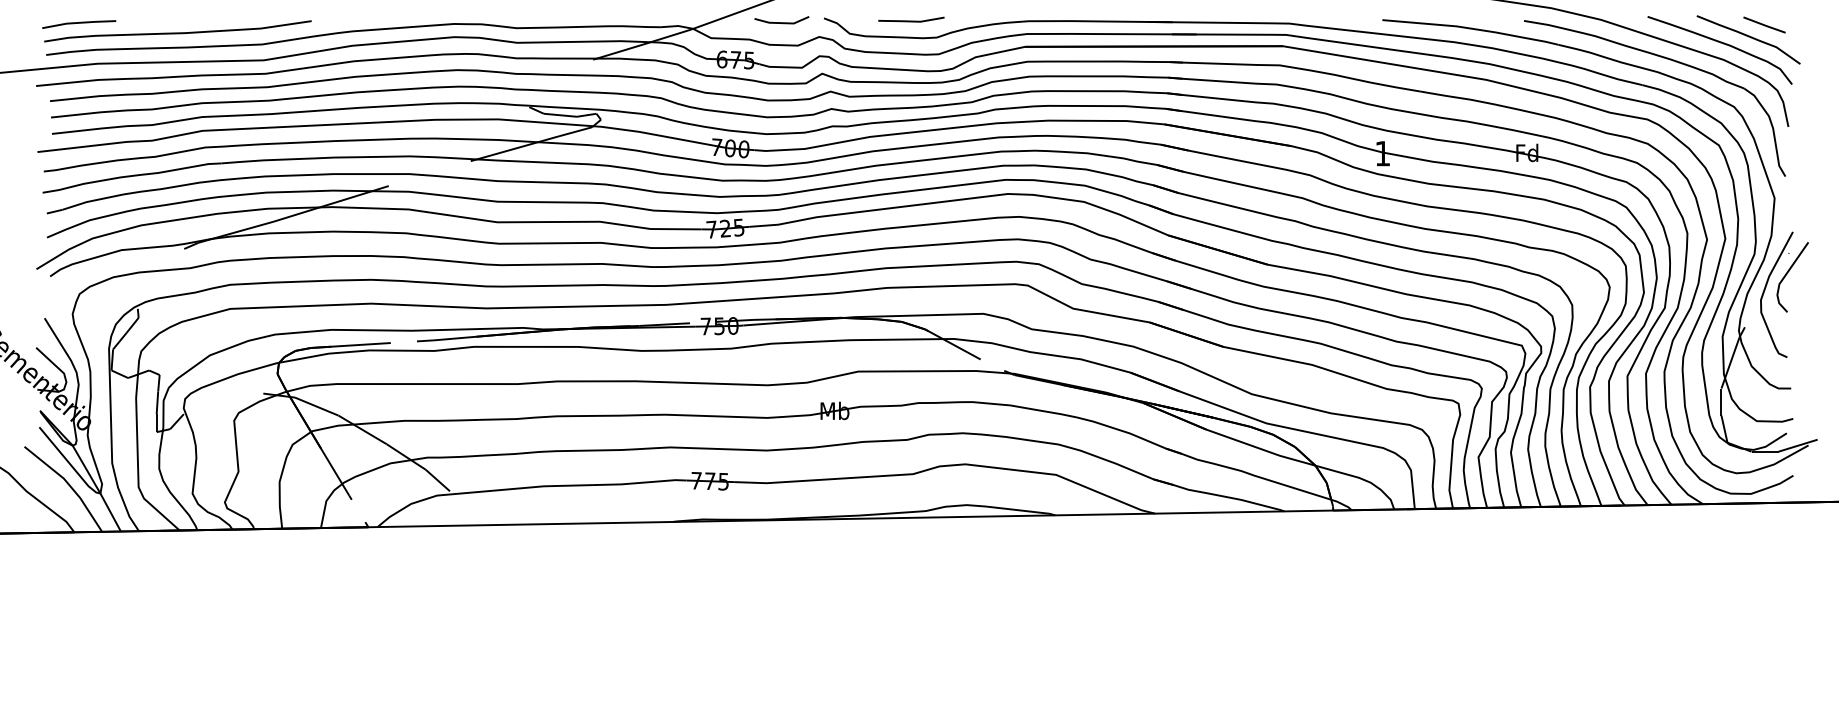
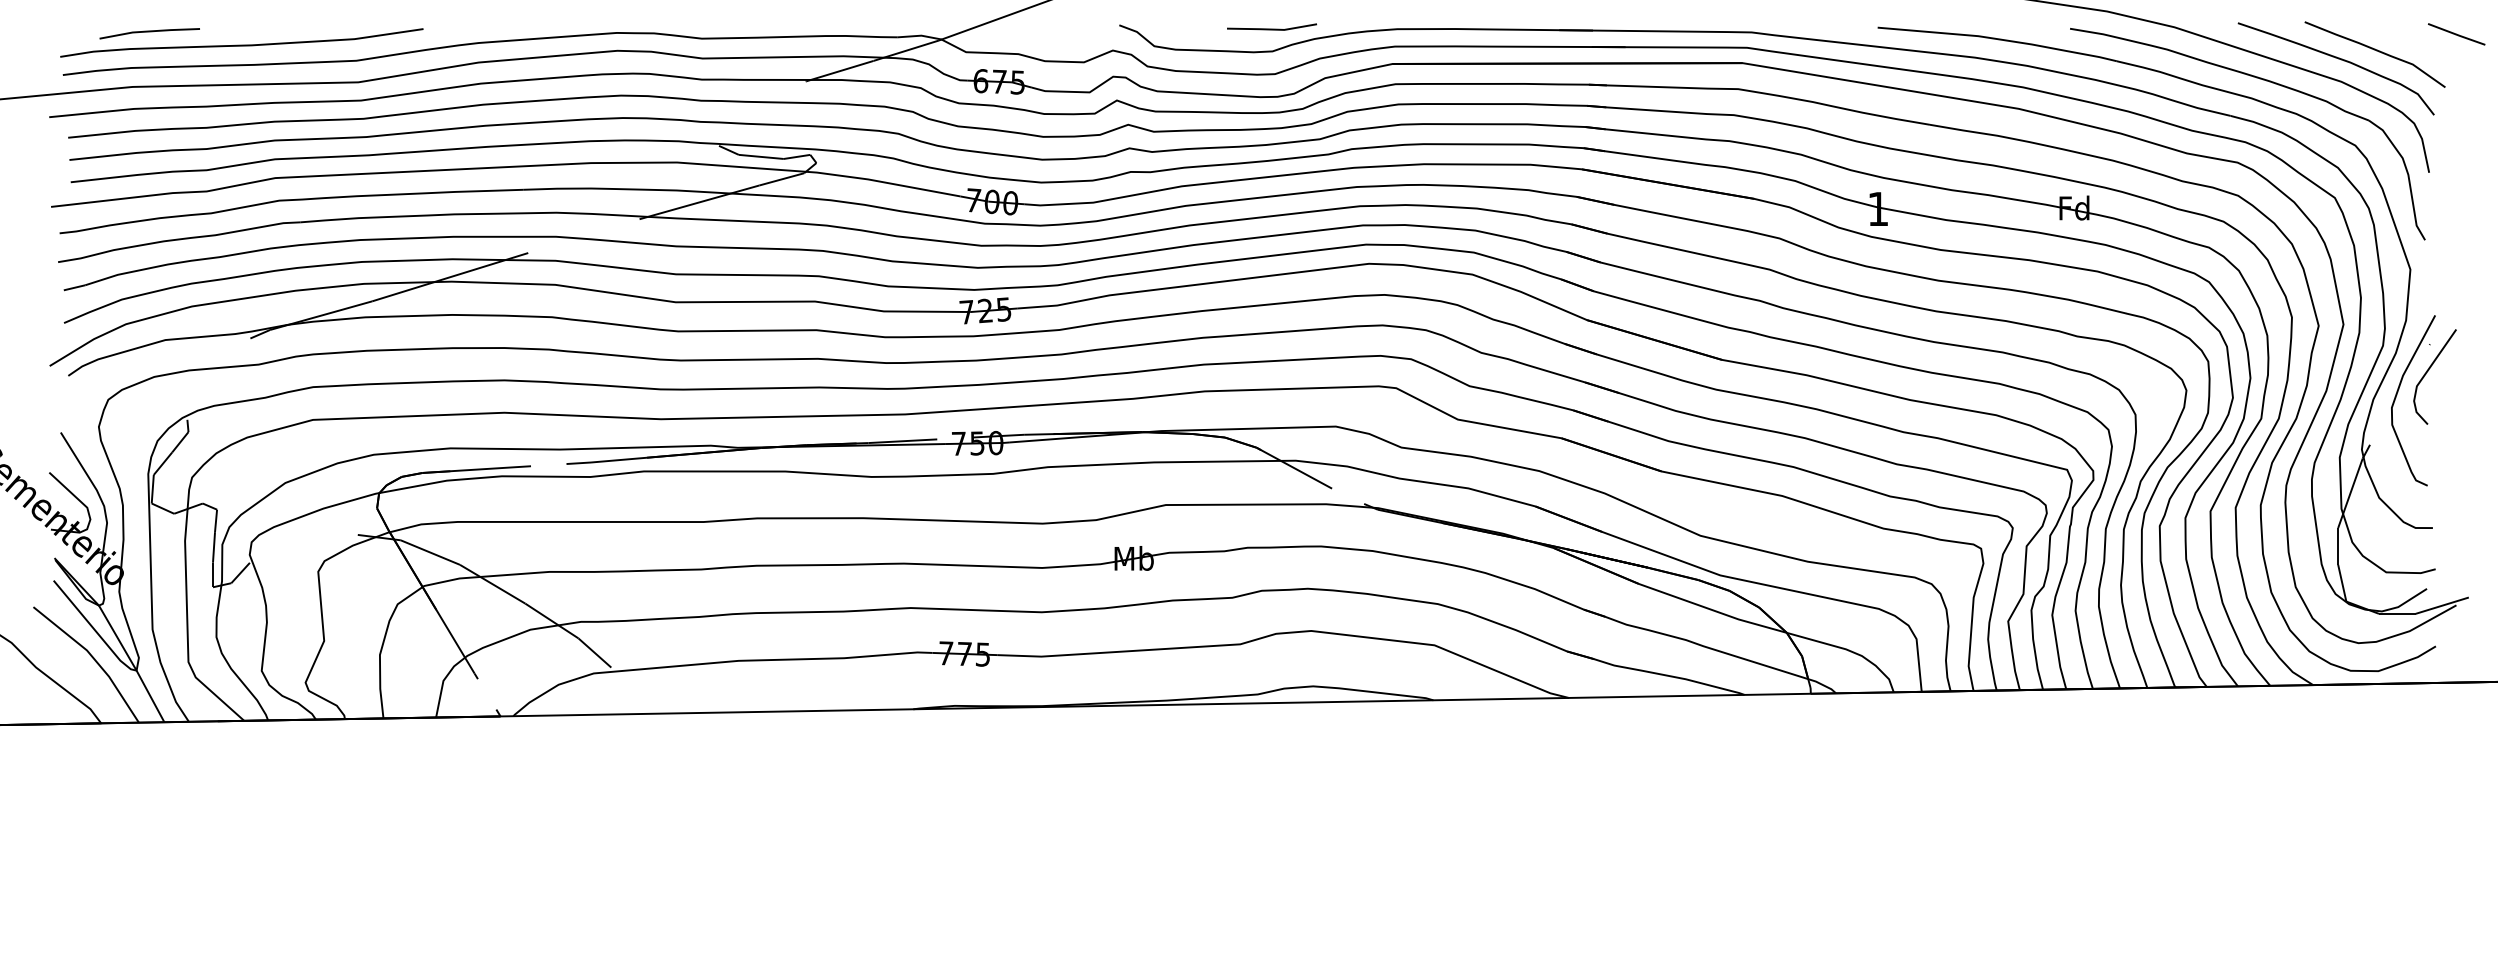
line: (911, 20) -> (1271, 28), moved
line: (781, 22) -> (1061, 30), removed
line: (79, 23) -> (149, 32), moved
line: (1764, 25) -> (2456, 34), moved

